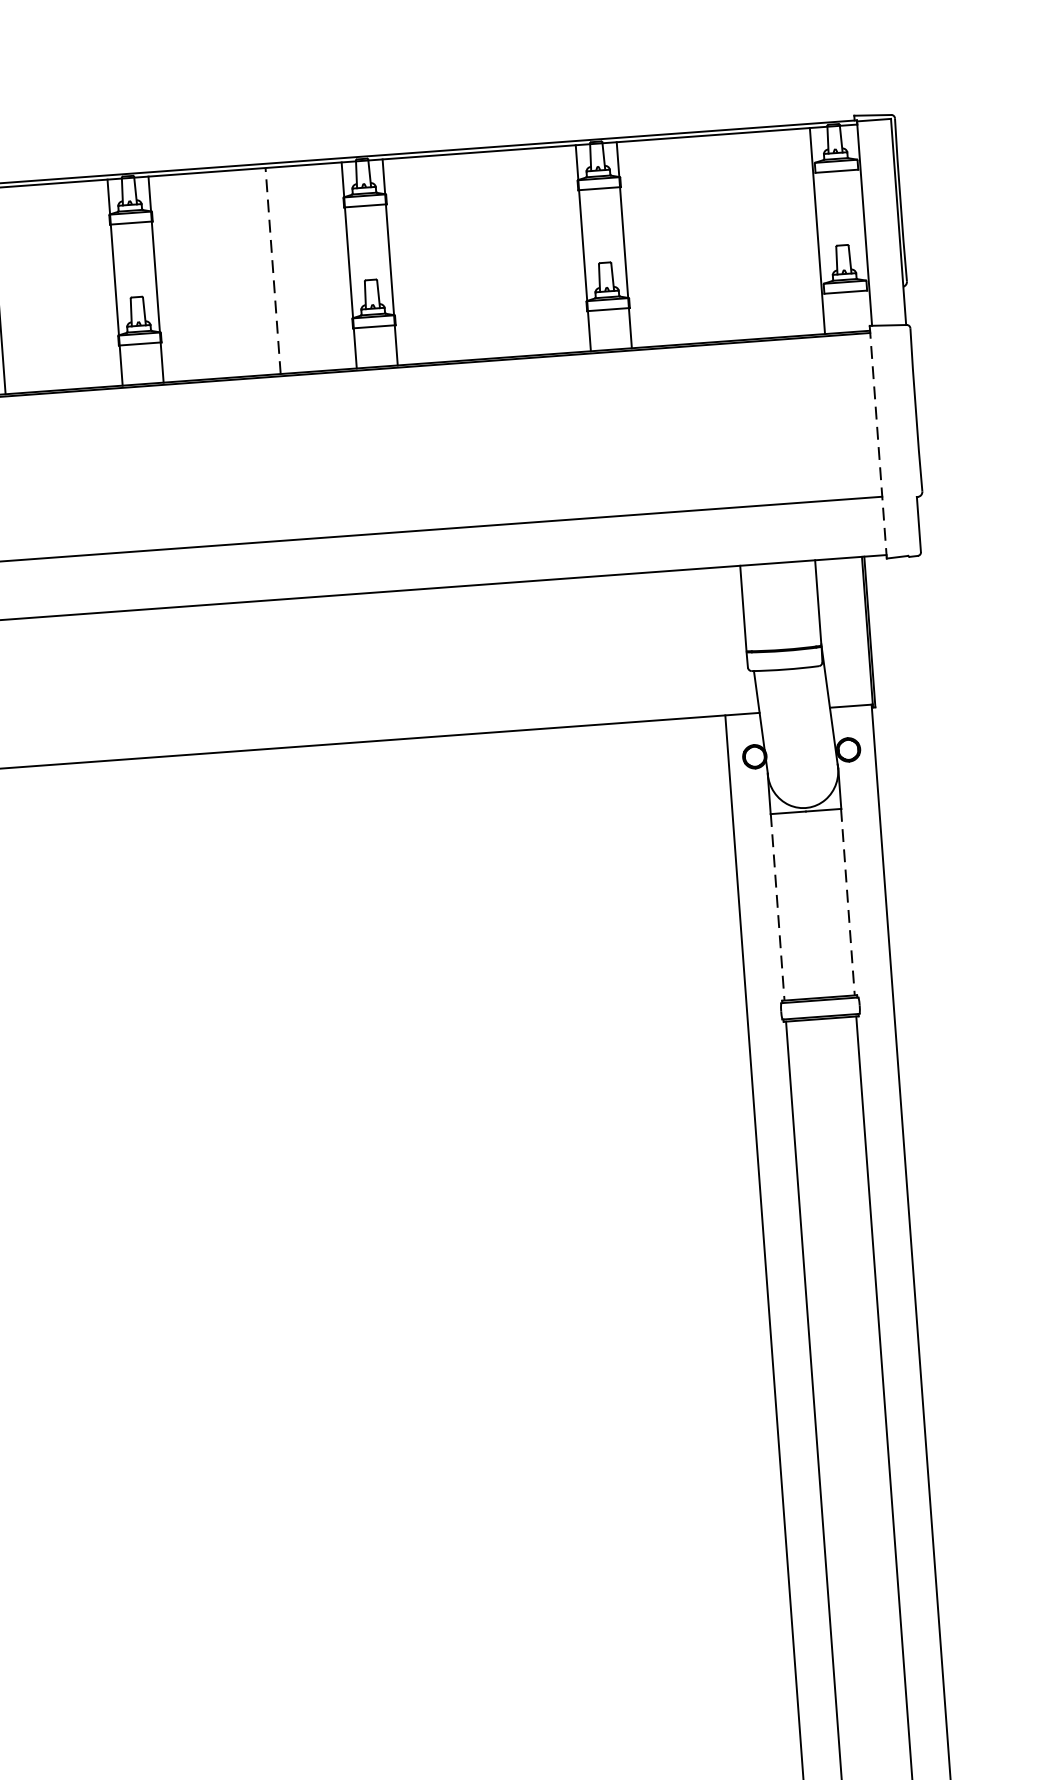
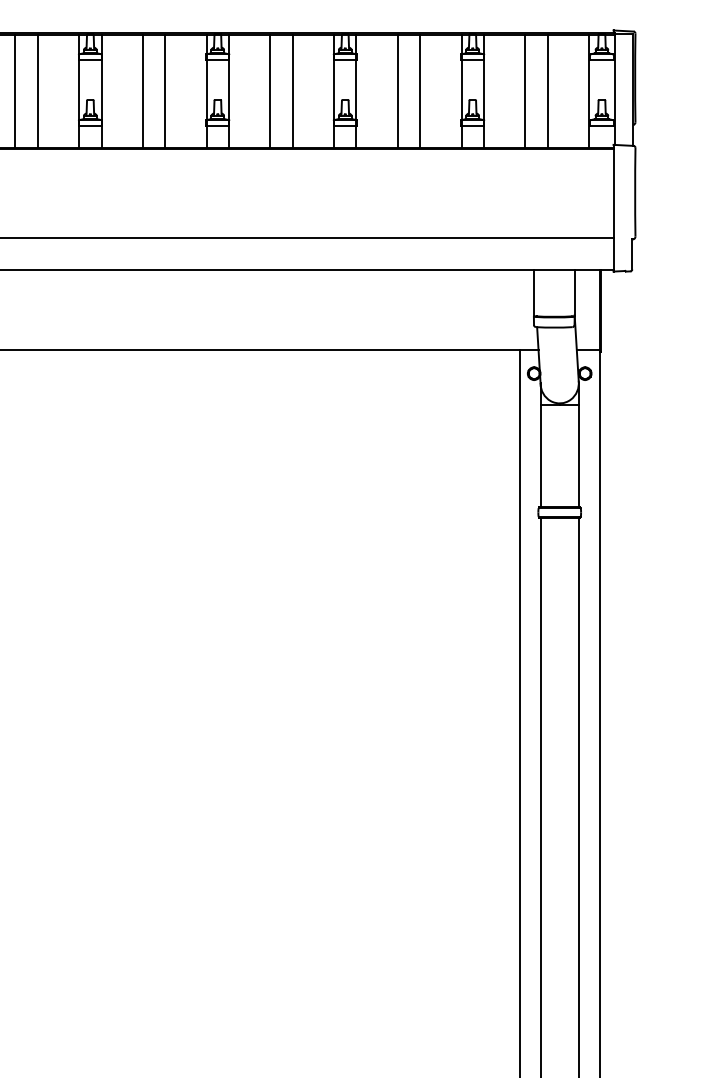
line: (741, 236) -> (547, 91), added
line: (700, 239) -> (525, 91), added
line: (507, 253) -> (420, 91), added
line: (465, 256) -> (397, 91), added
line: (272, 269) -> (292, 90), dashed -> solid
line: (232, 274) -> (270, 91), added
line: (39, 288) -> (165, 91), added
line: (878, 442) -> (613, 208), dashed -> solid
line: (847, 902) -> (578, 456), dashed -> solid
line: (777, 908) -> (540, 456), dashed -> solid

